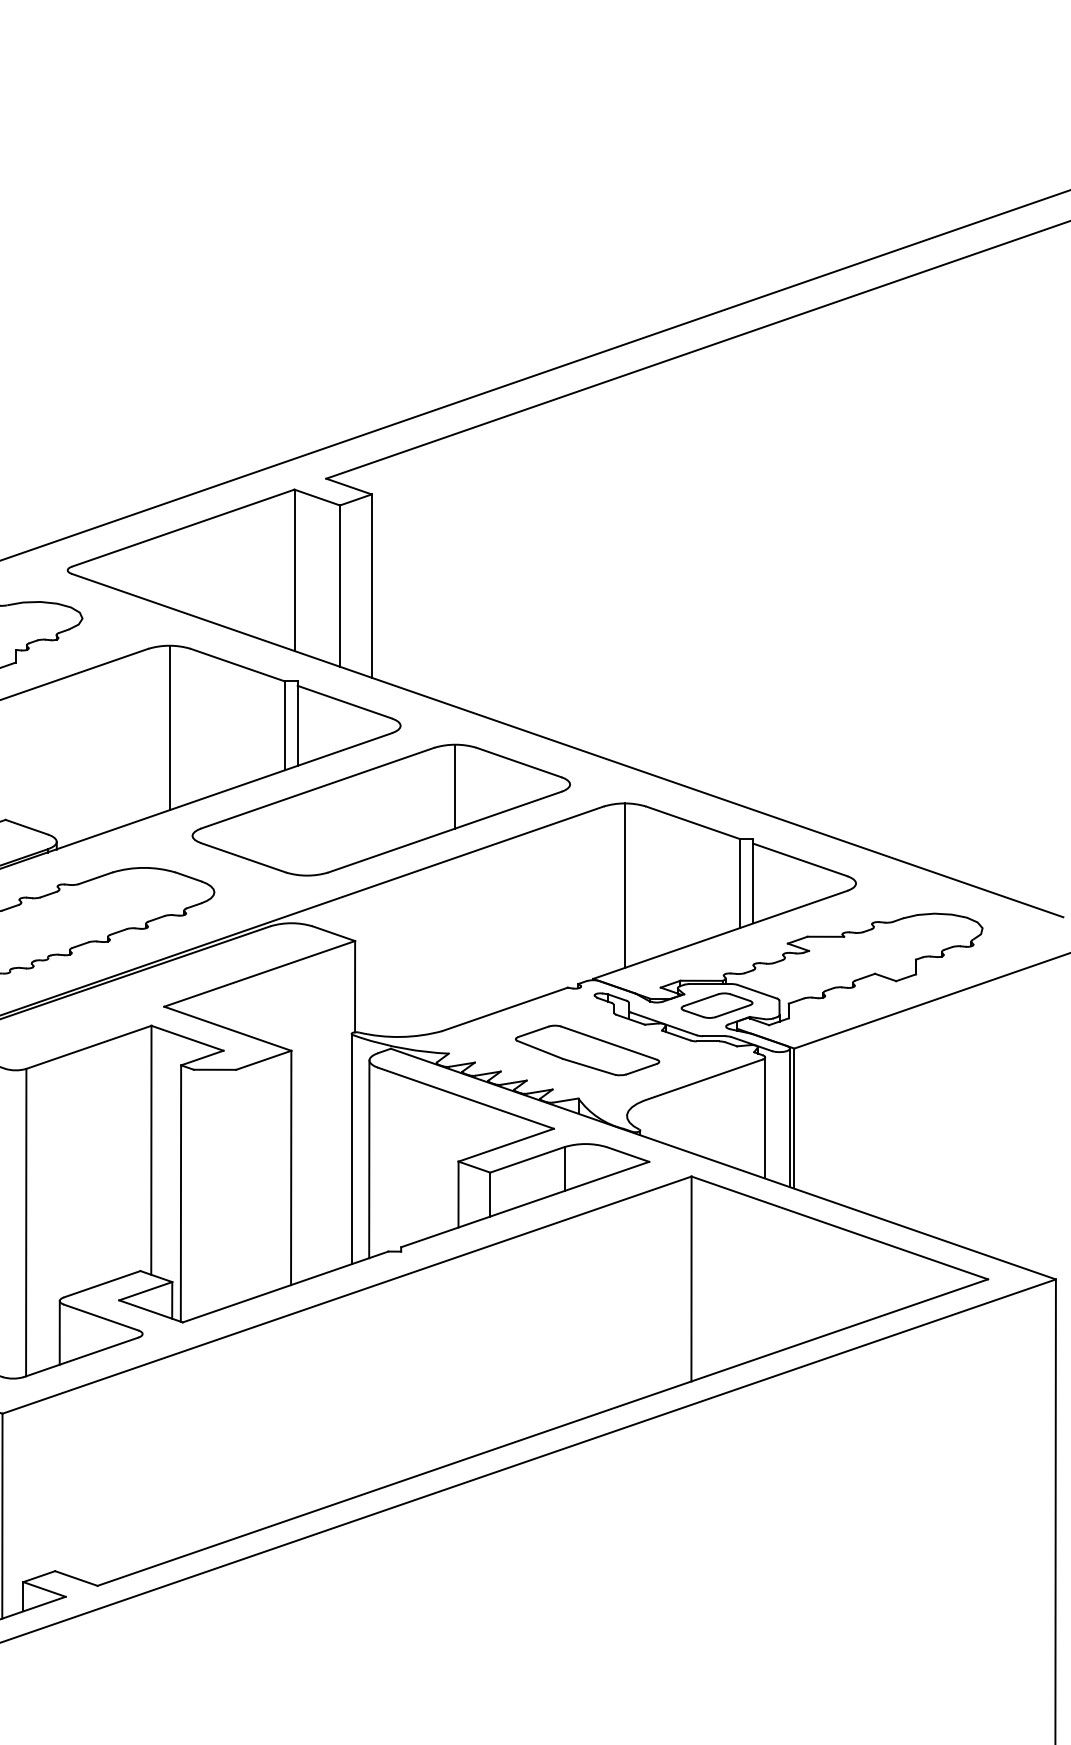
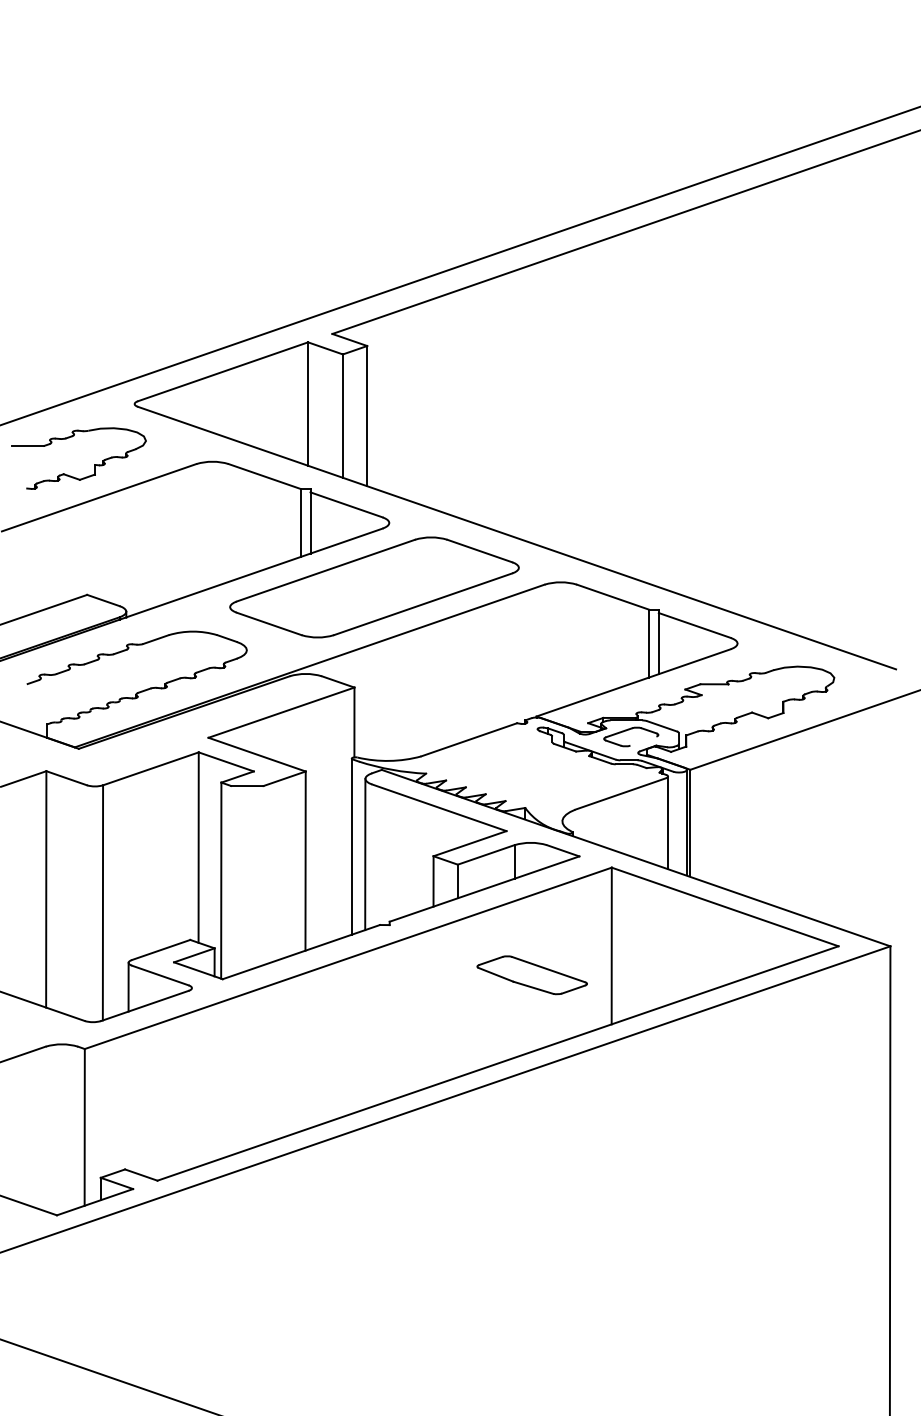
line: (169, 727) -> (212, 524), removed
line: (455, 786) -> (431, 569), removed
line: (624, 886) -> (560, 645), removed
line: (733, 1010) -> (643, 740), removed
part: (586, 1050) -> (531, 975), moved

